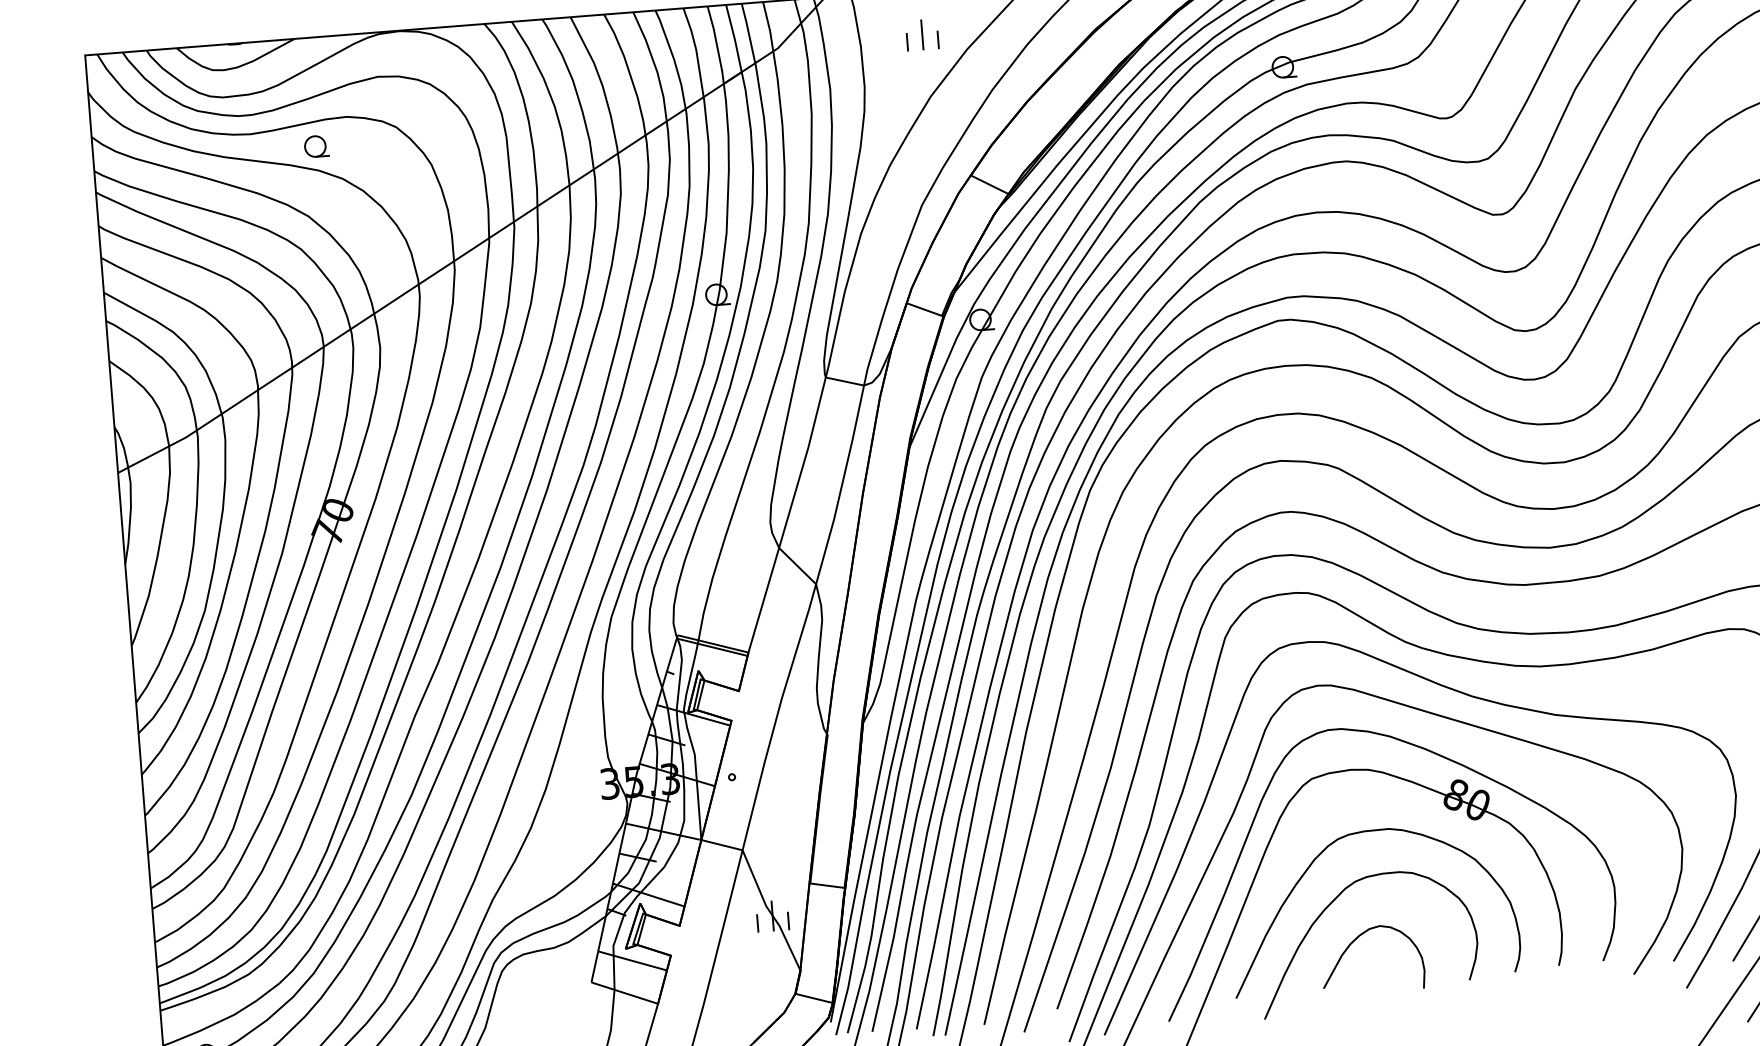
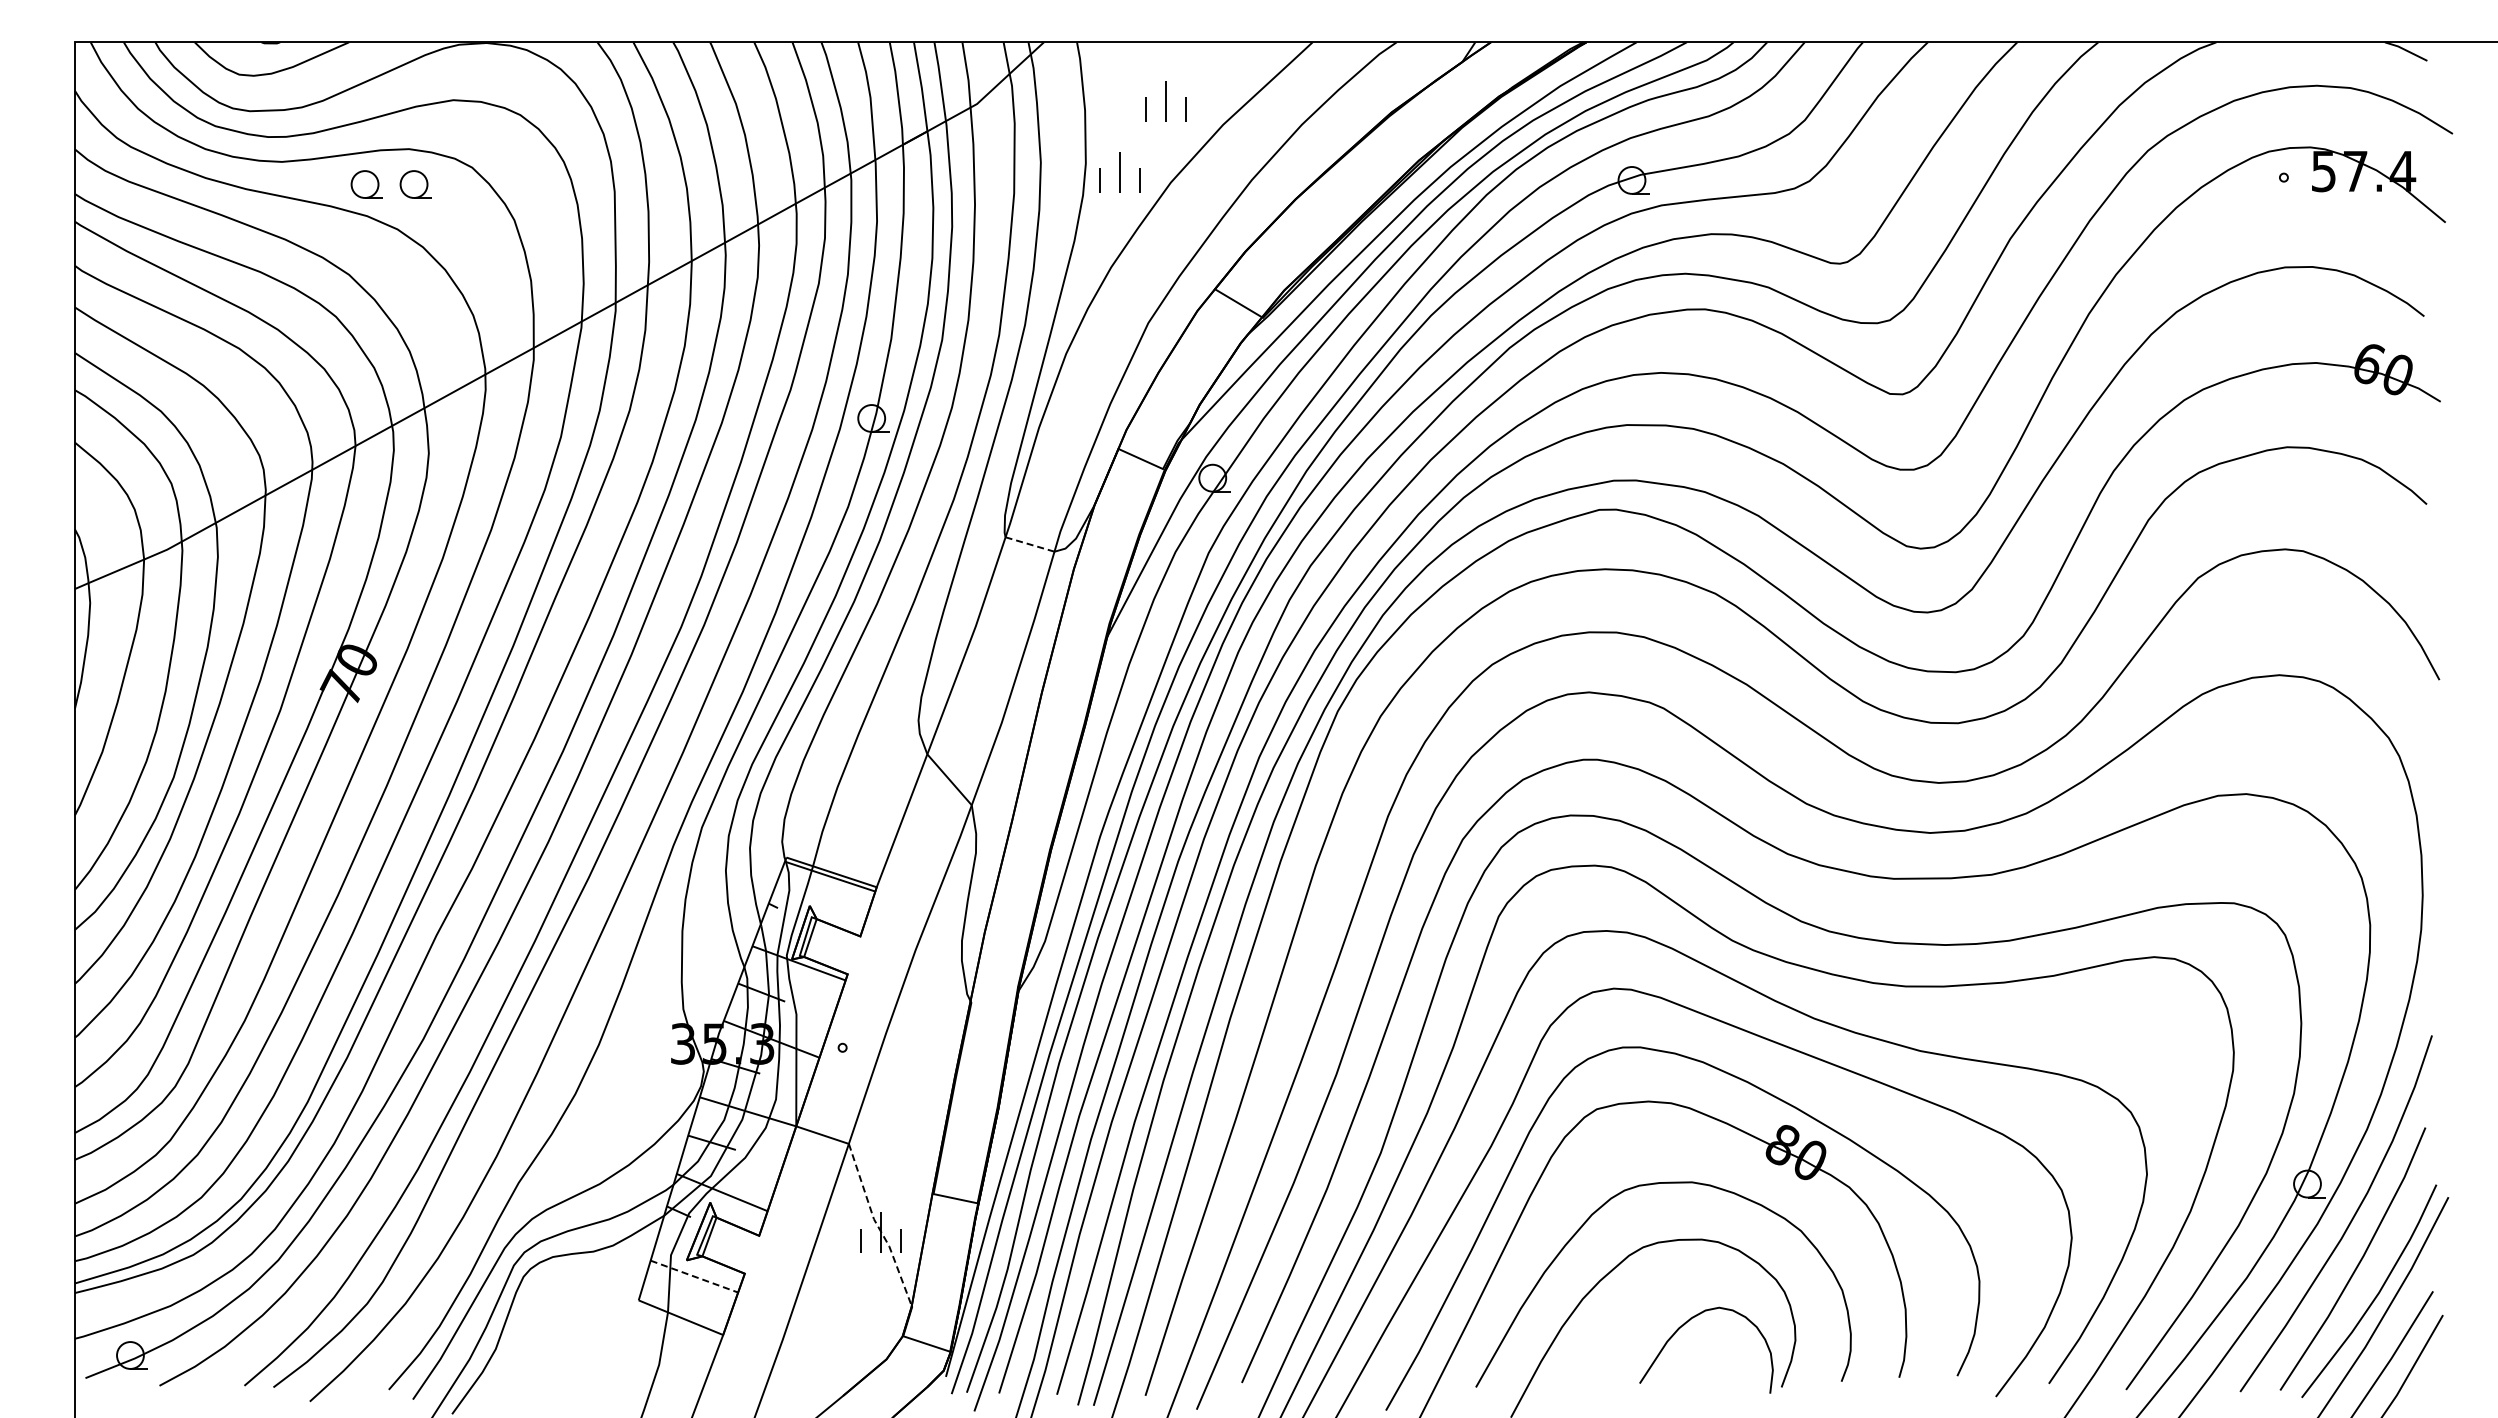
part: (890, 92) -> (1119, 172), added
part: (353, 143) -> (415, 184), added
line: (845, 381) -> (1030, 544), solid -> dashed
line: (769, 911) -> (877, 1226), solid -> dashed
curve: (1353, 942) -> (1683, 1326), moved
line: (632, 960) -> (694, 1276), solid -> dashed

